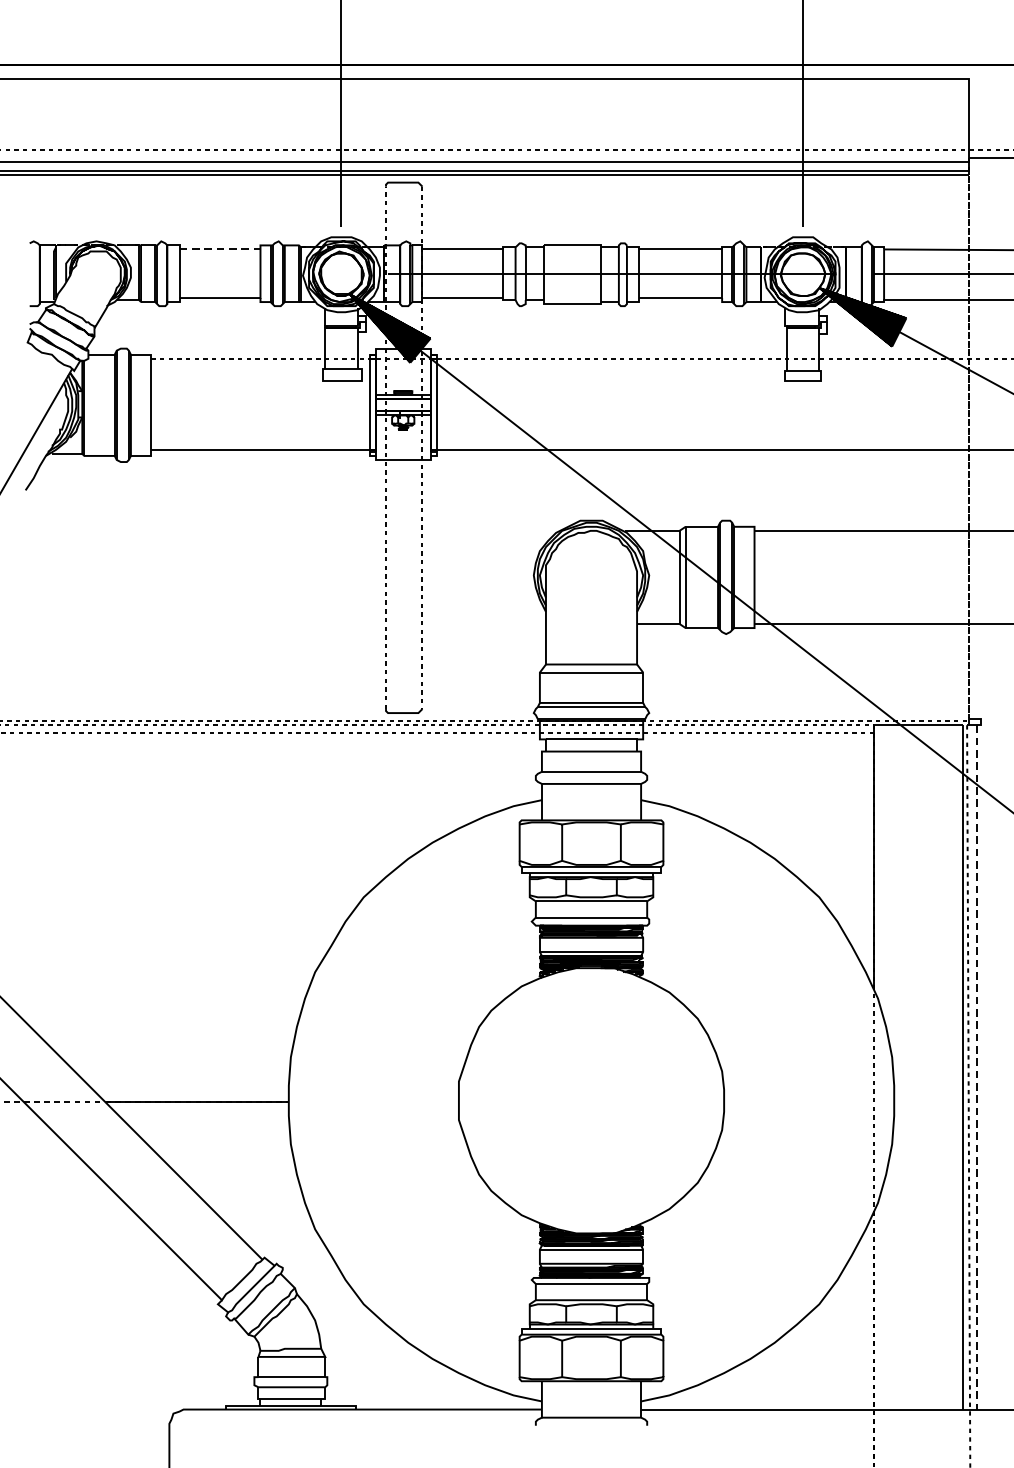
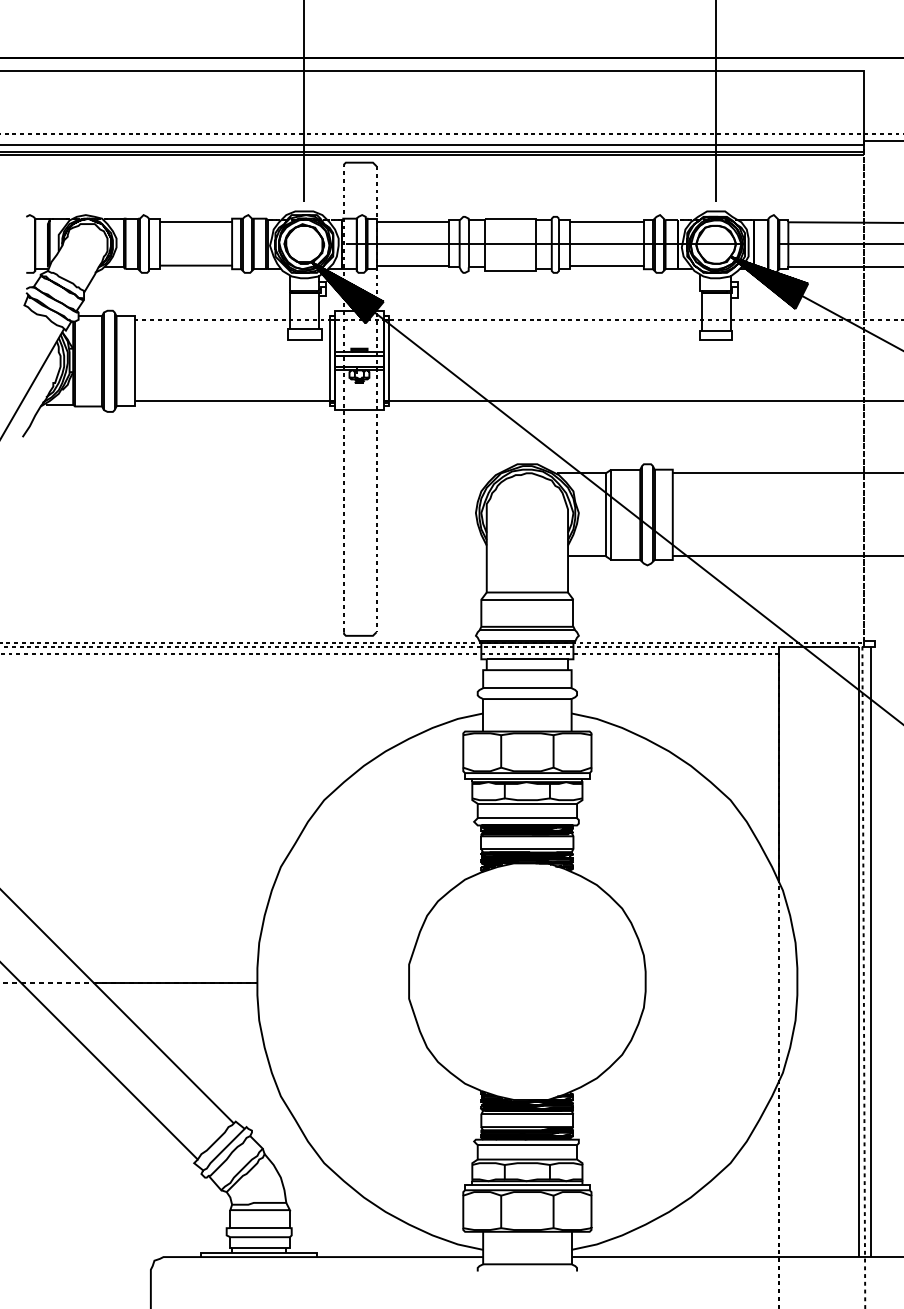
line: (220, 249) -> (196, 222), dashed -> solid
line: (977, 1068) -> (871, 952), dashed -> solid

